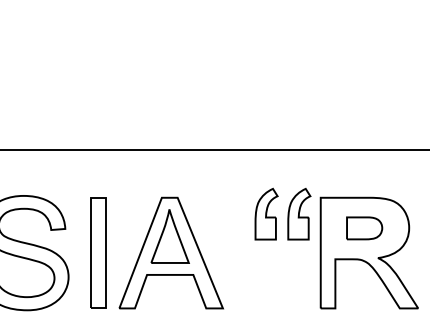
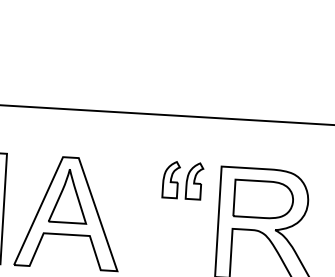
part: (282, 213) -> (182, 179), size x0.71
part: (364, 228) -> (263, 199), size x1.67

